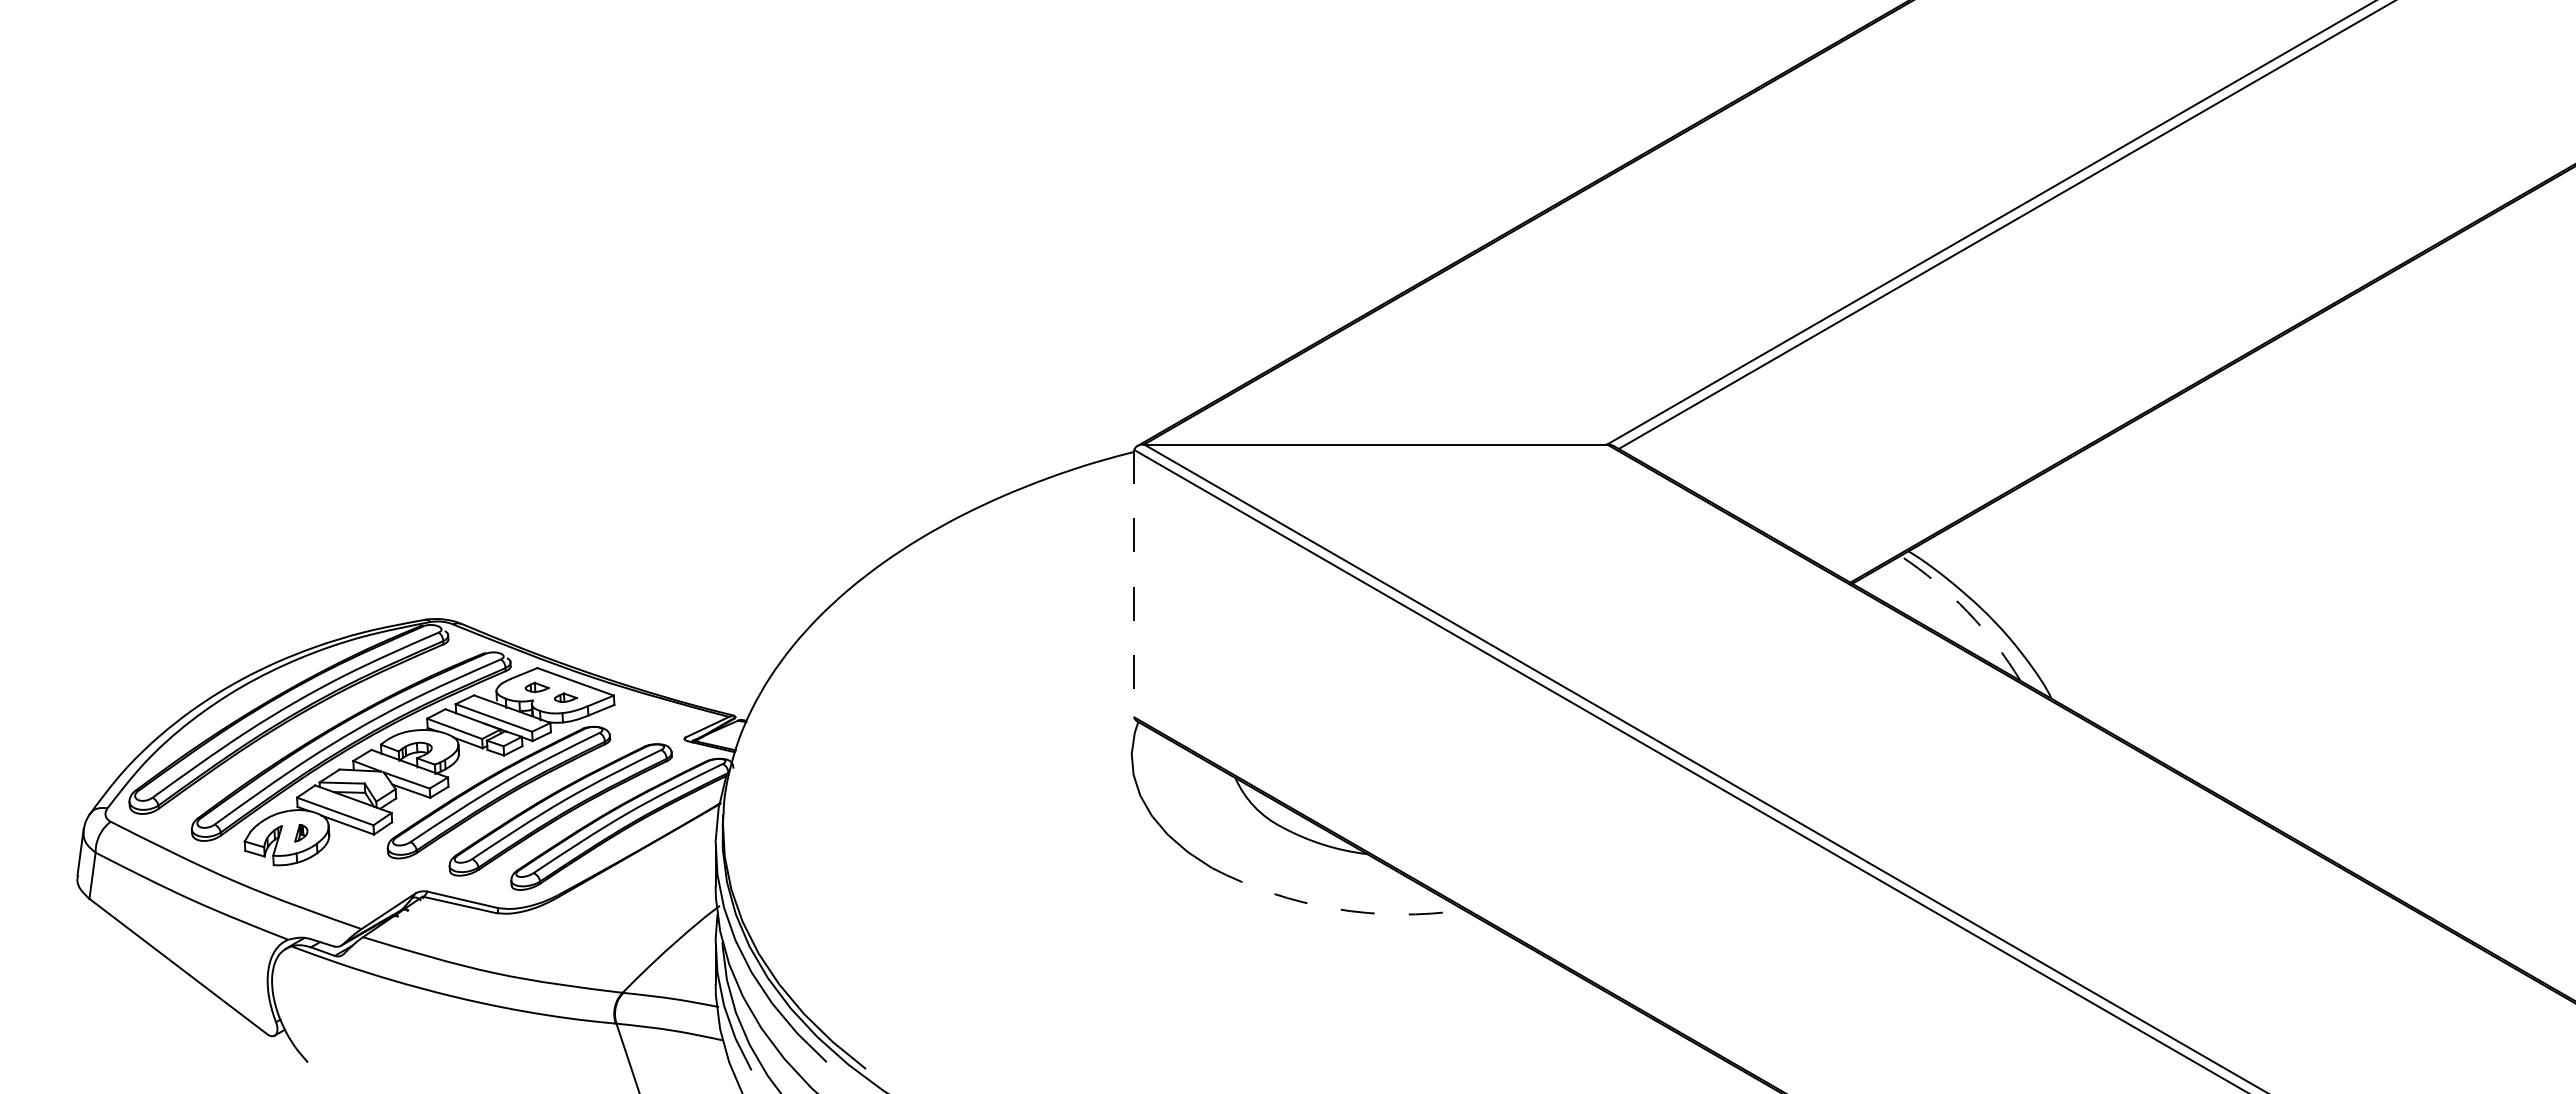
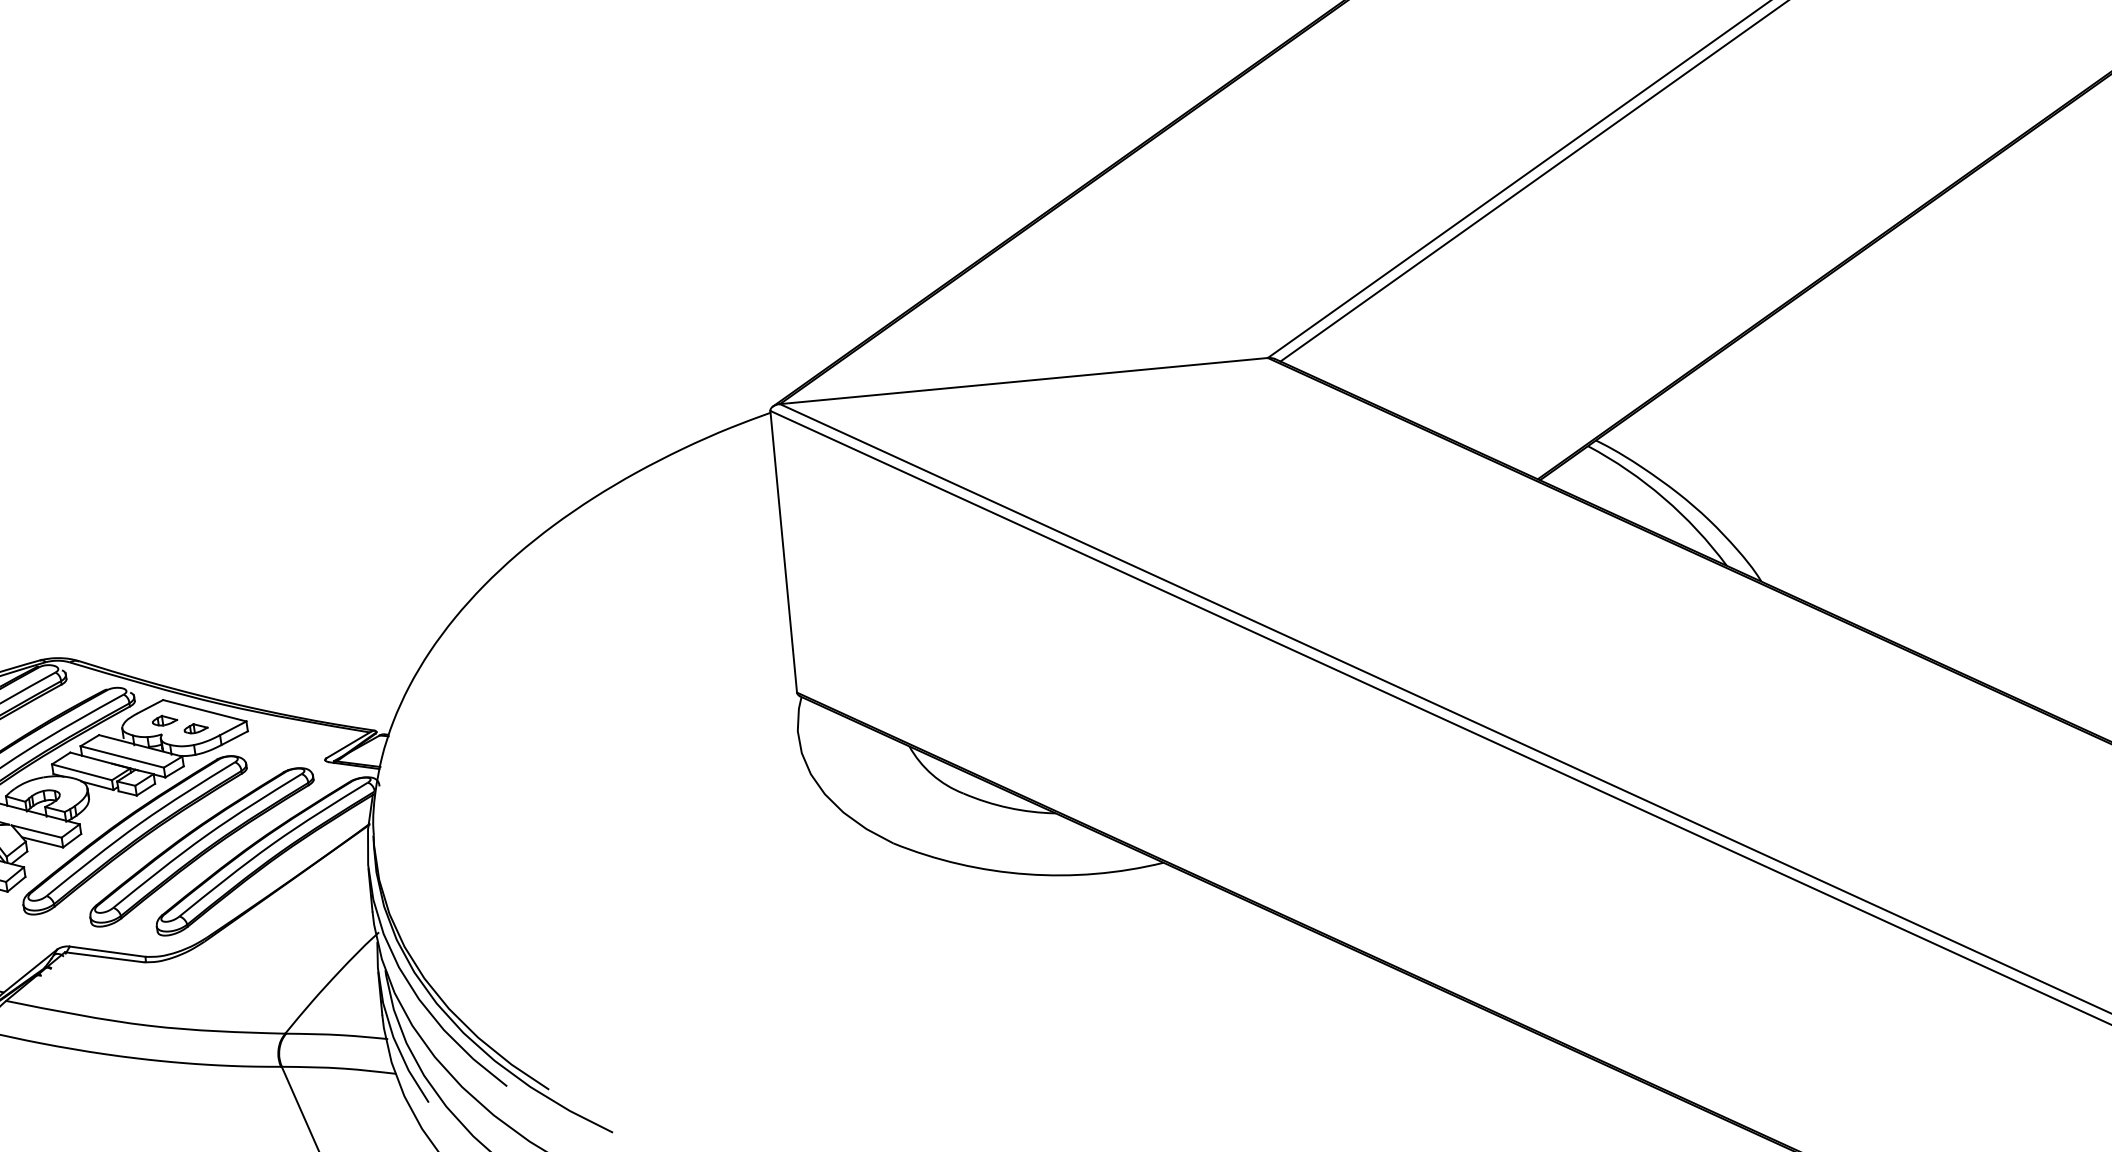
line: (1134, 583) -> (783, 551), dashed -> solid
arc: (1967, 611) -> (1664, 498), dashed -> solid
arc: (1334, 908) -> (1026, 873), dashed -> solid

